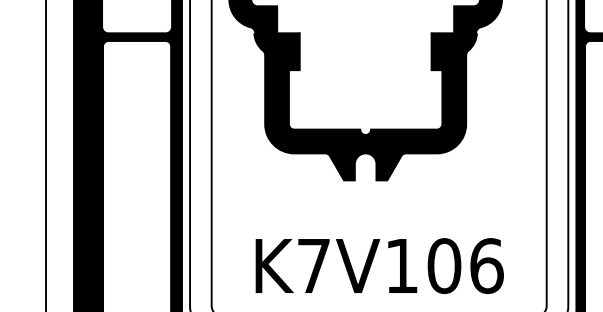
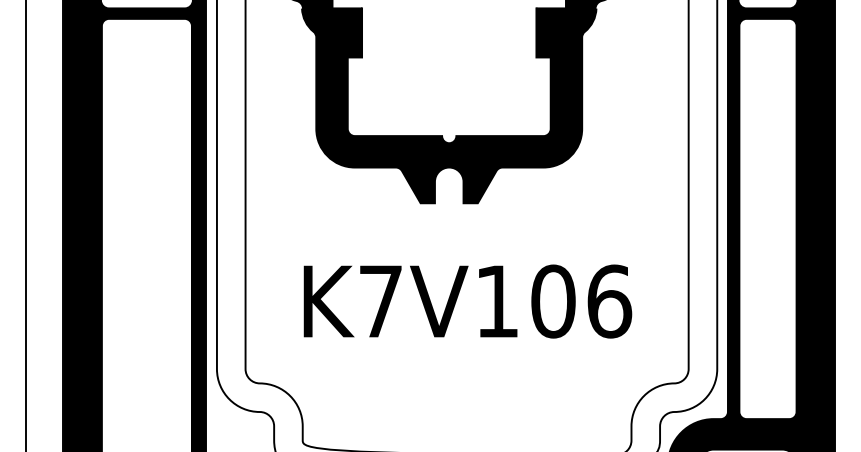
text: (379, 266) -> (467, 301), moved

